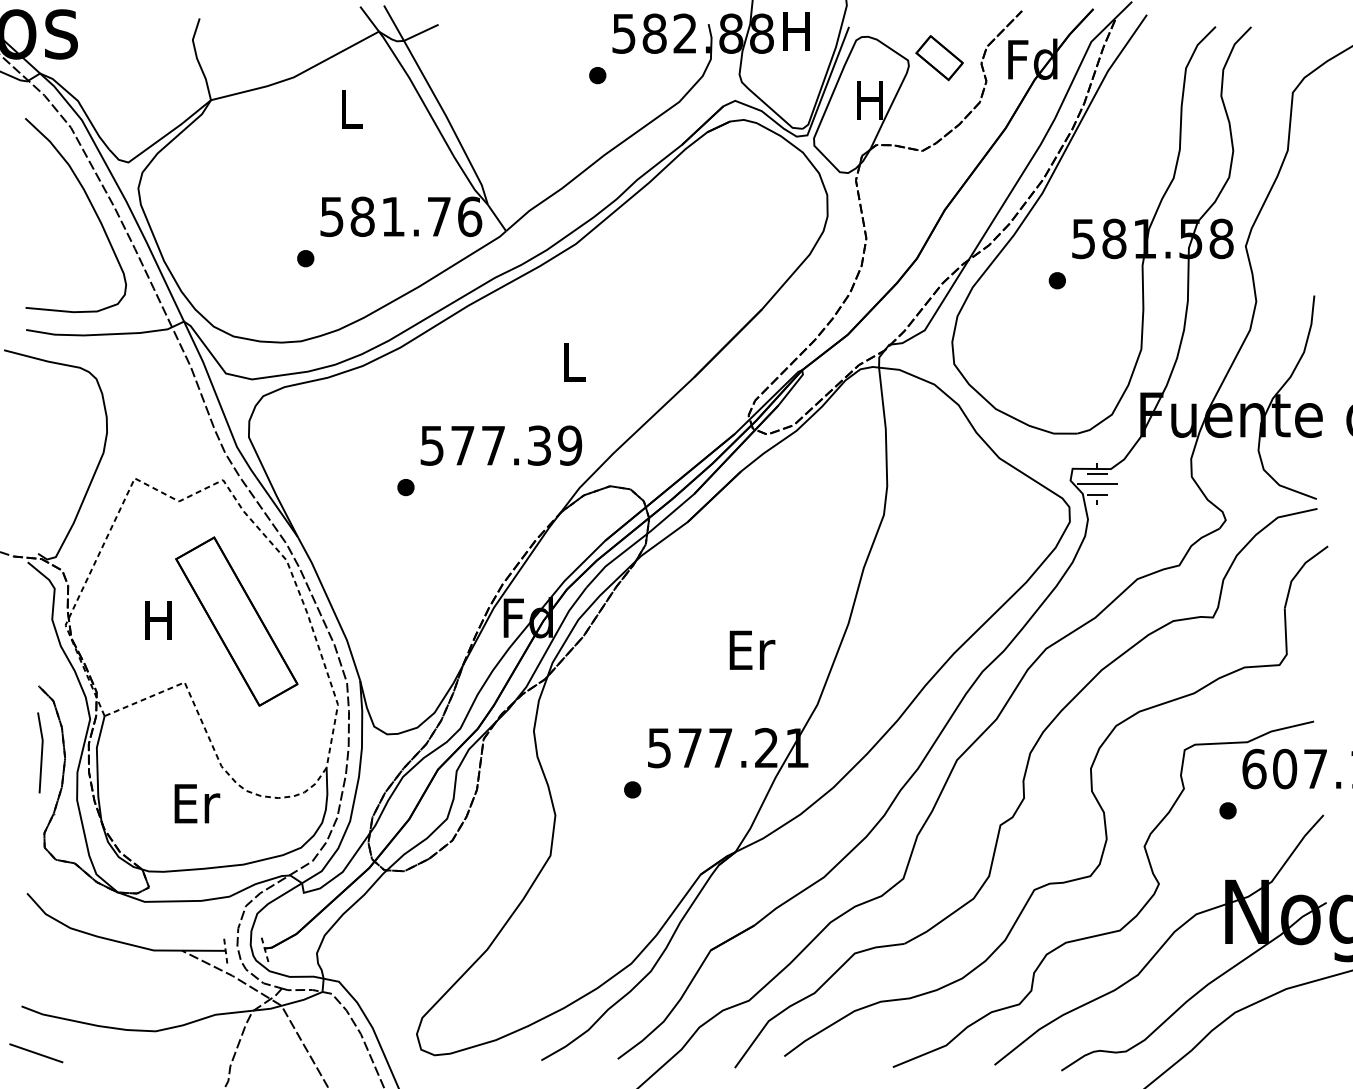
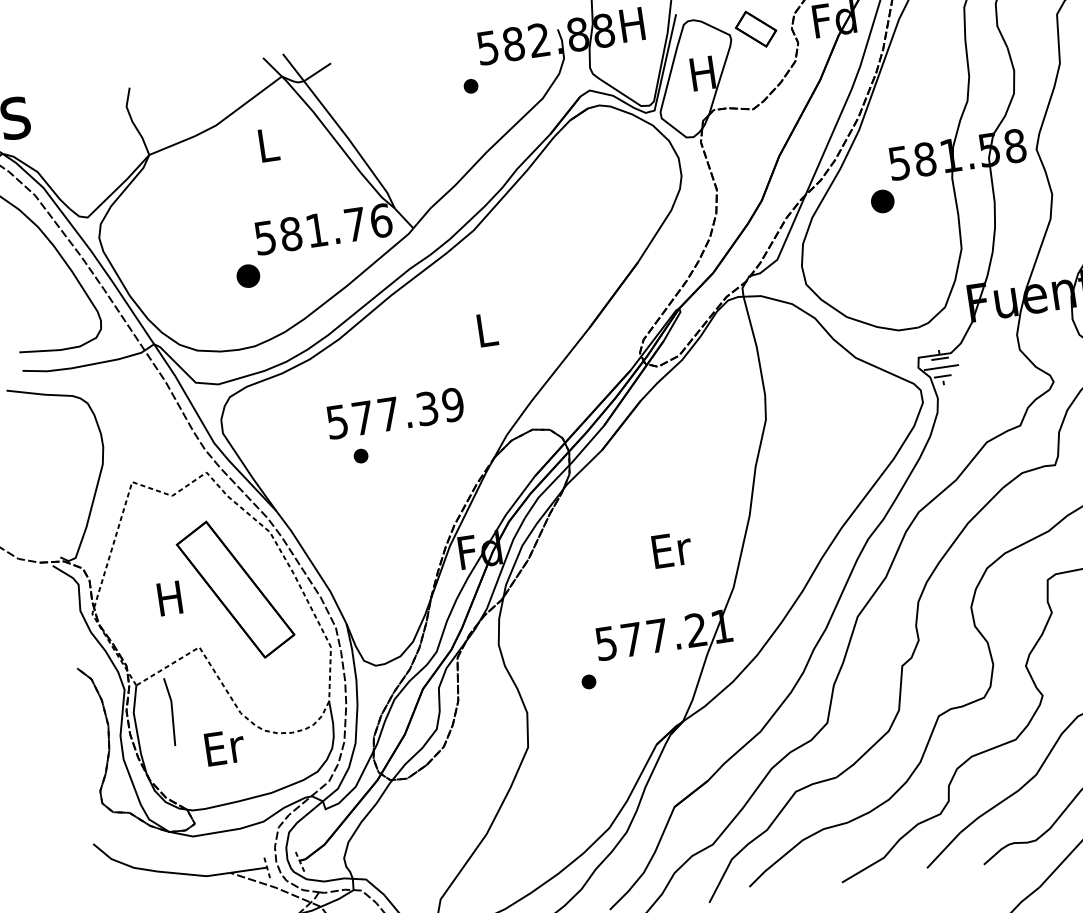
part: (305, 258) -> (248, 276), size x1.6
part: (1056, 280) -> (881, 201), size x1.6
text: (501, 445) -> (395, 413), moved
line: (41, 752) -> (171, 711), moved

